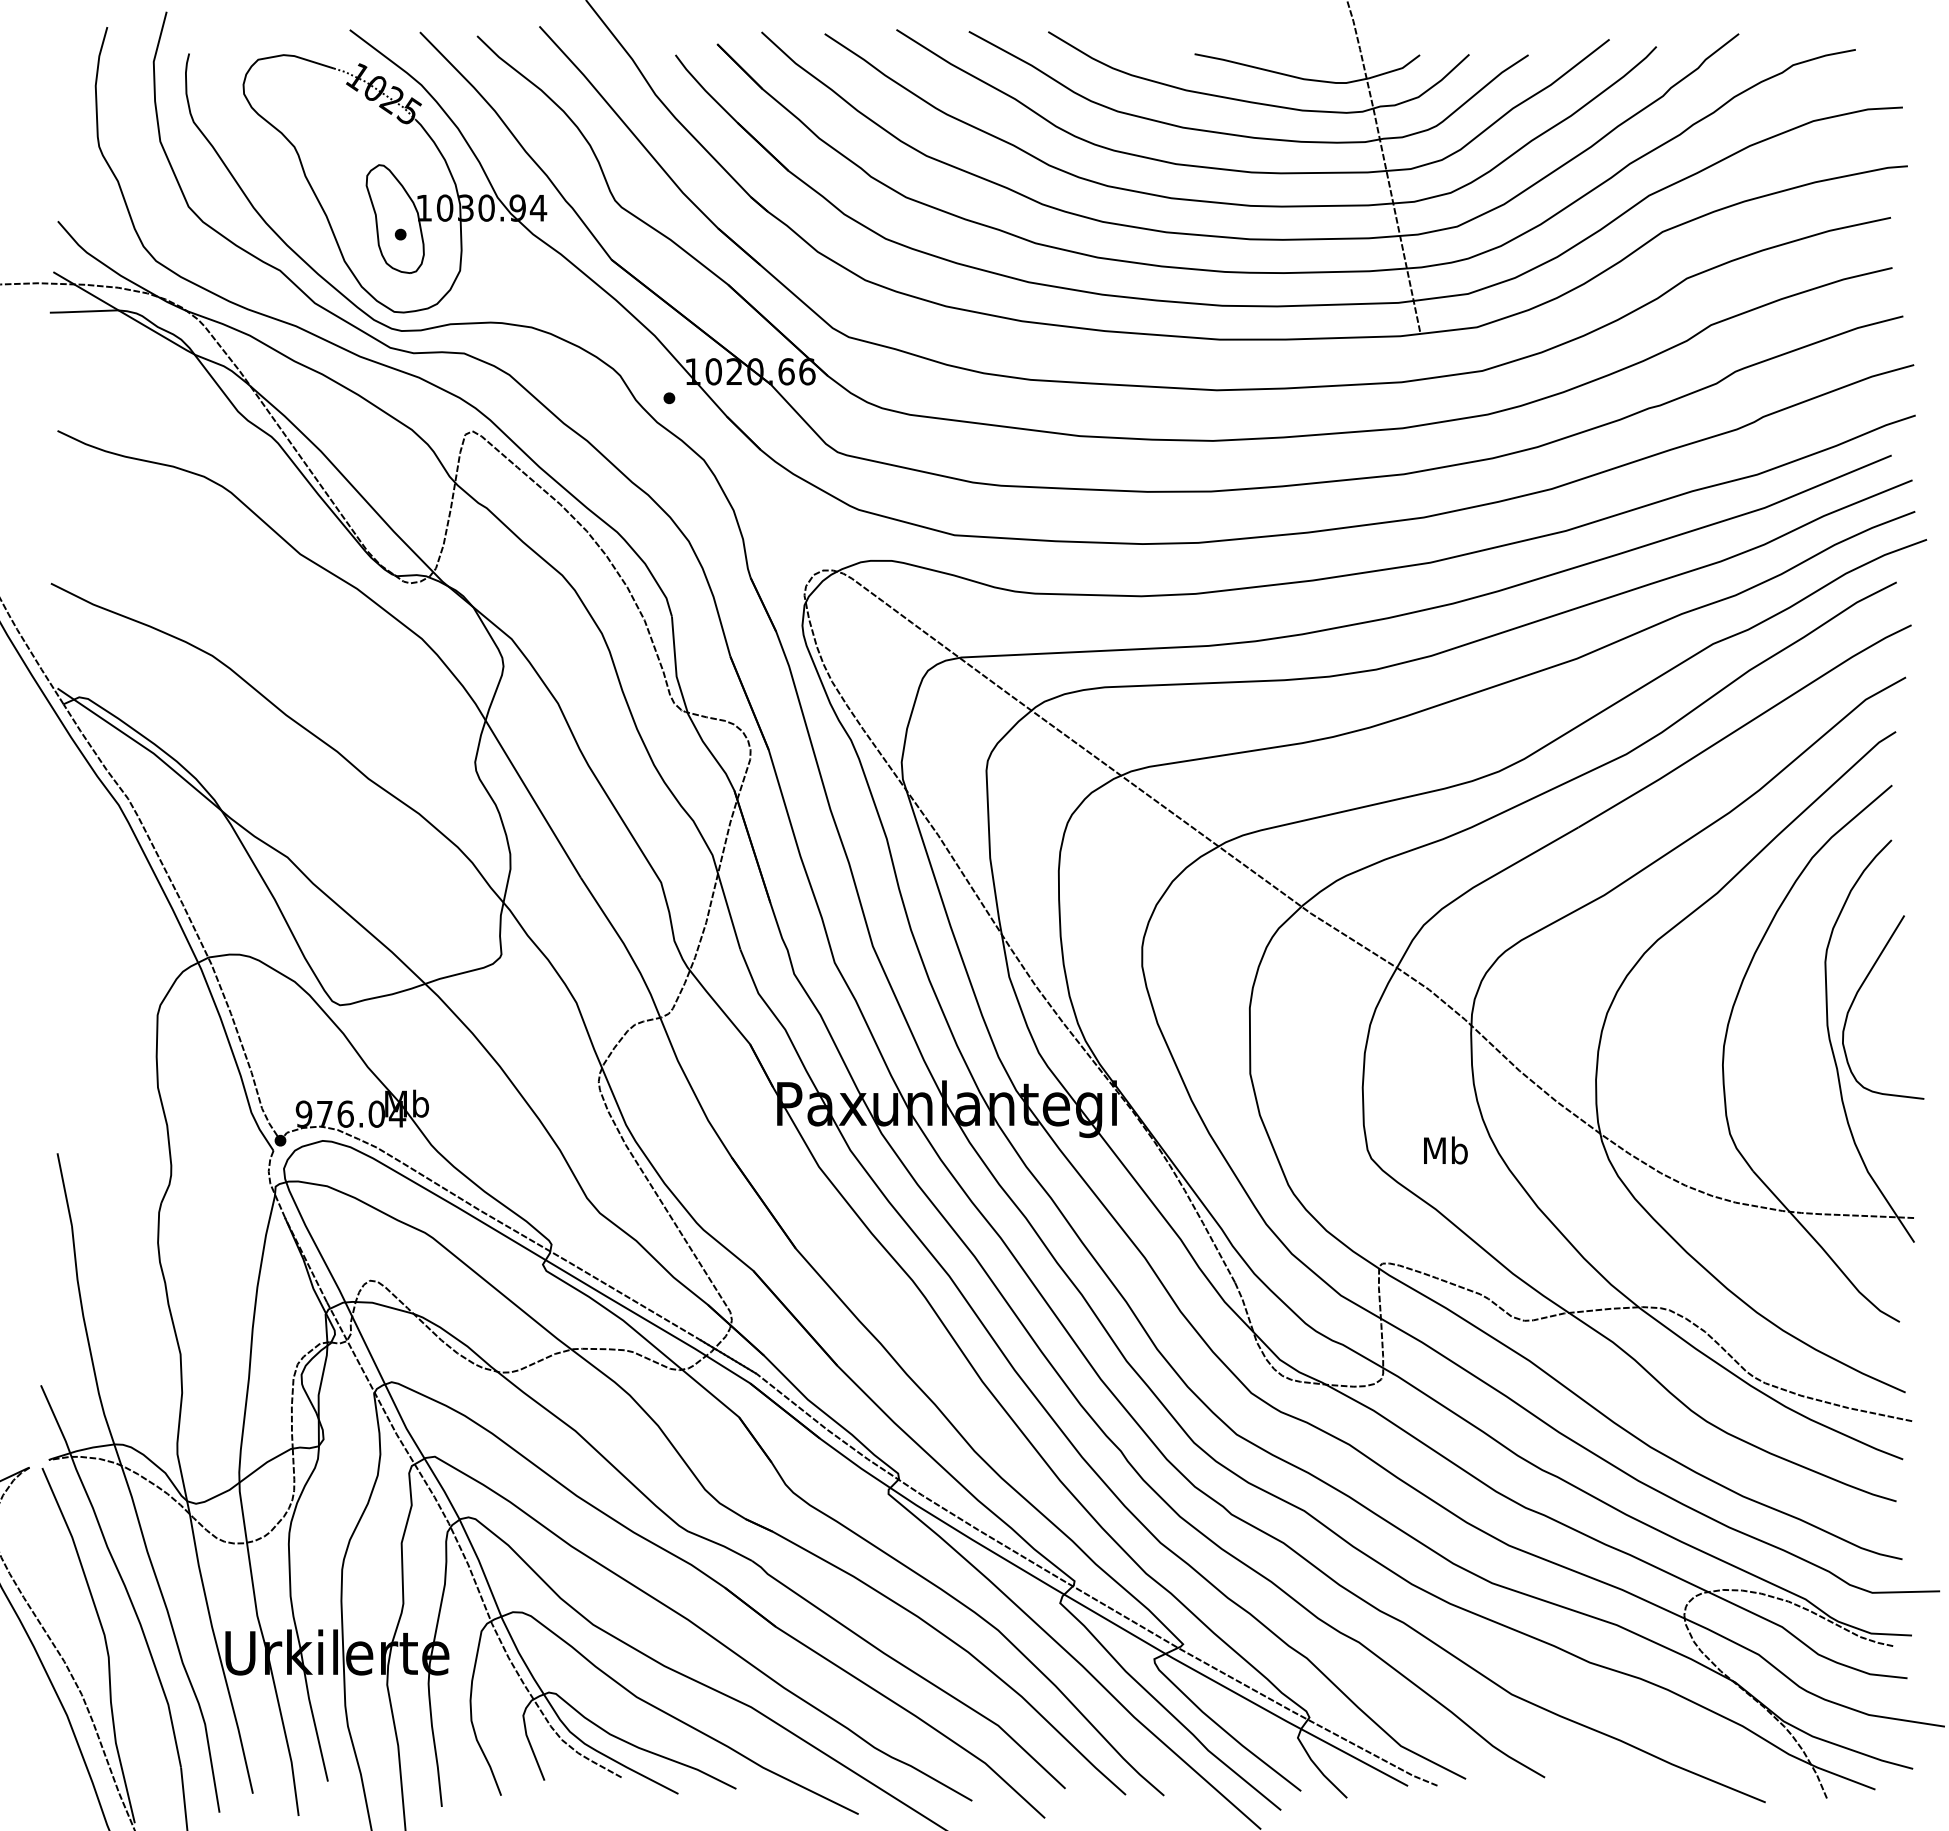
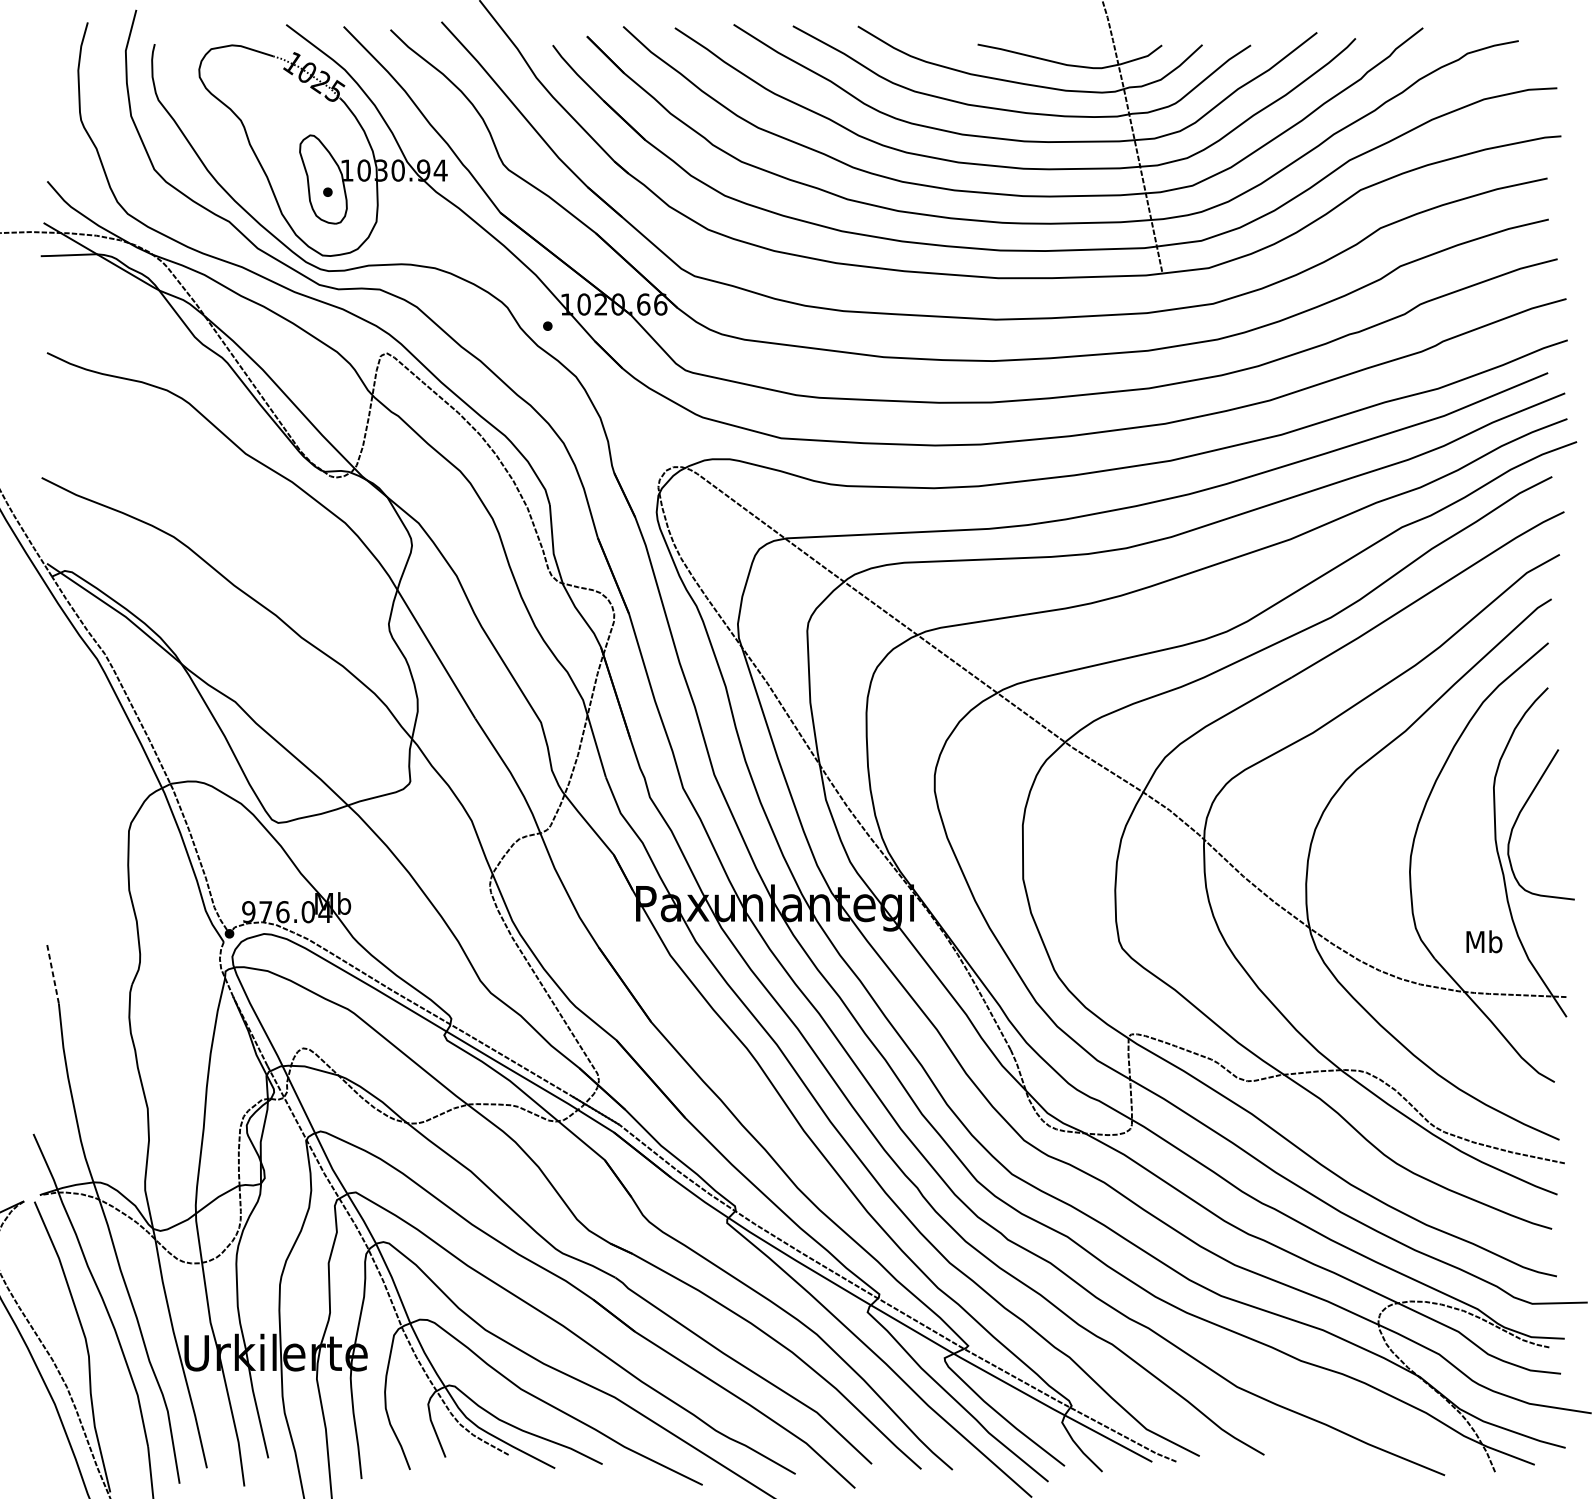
text: (1445, 1150) -> (1484, 941), moved
line: (64, 1189) -> (52, 973), solid -> dashed

